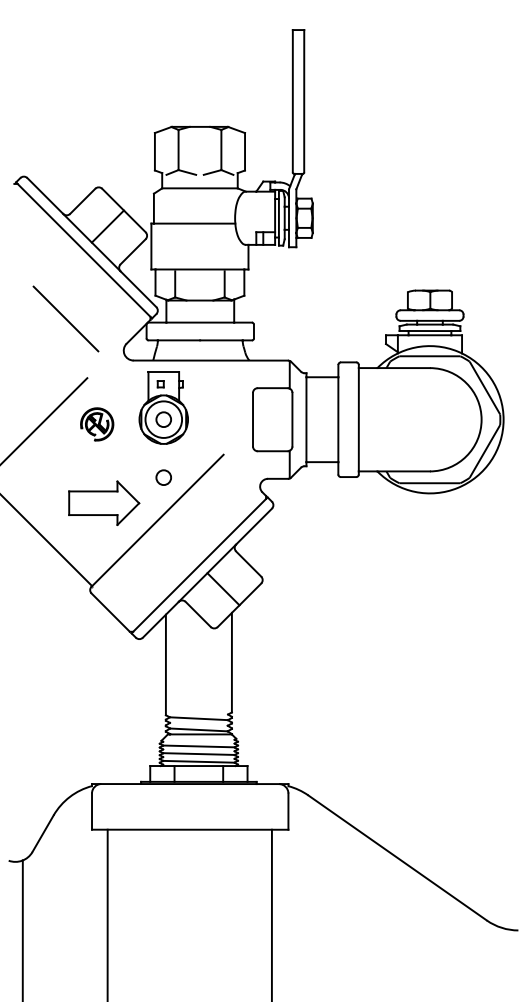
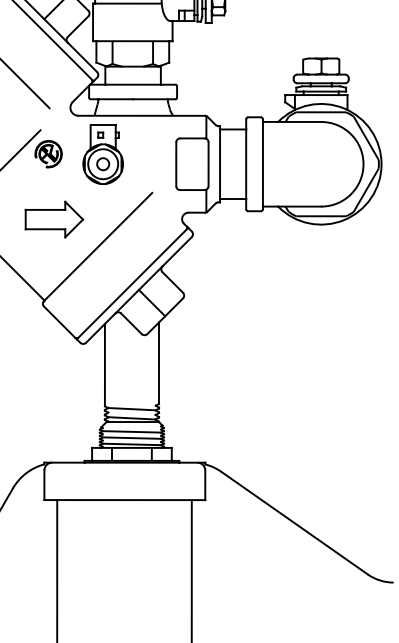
part: (97, 424) -> (48, 154), moved
circle: (163, 477) -> (102, 211), removed
part: (104, 502) -> (54, 218), moved

